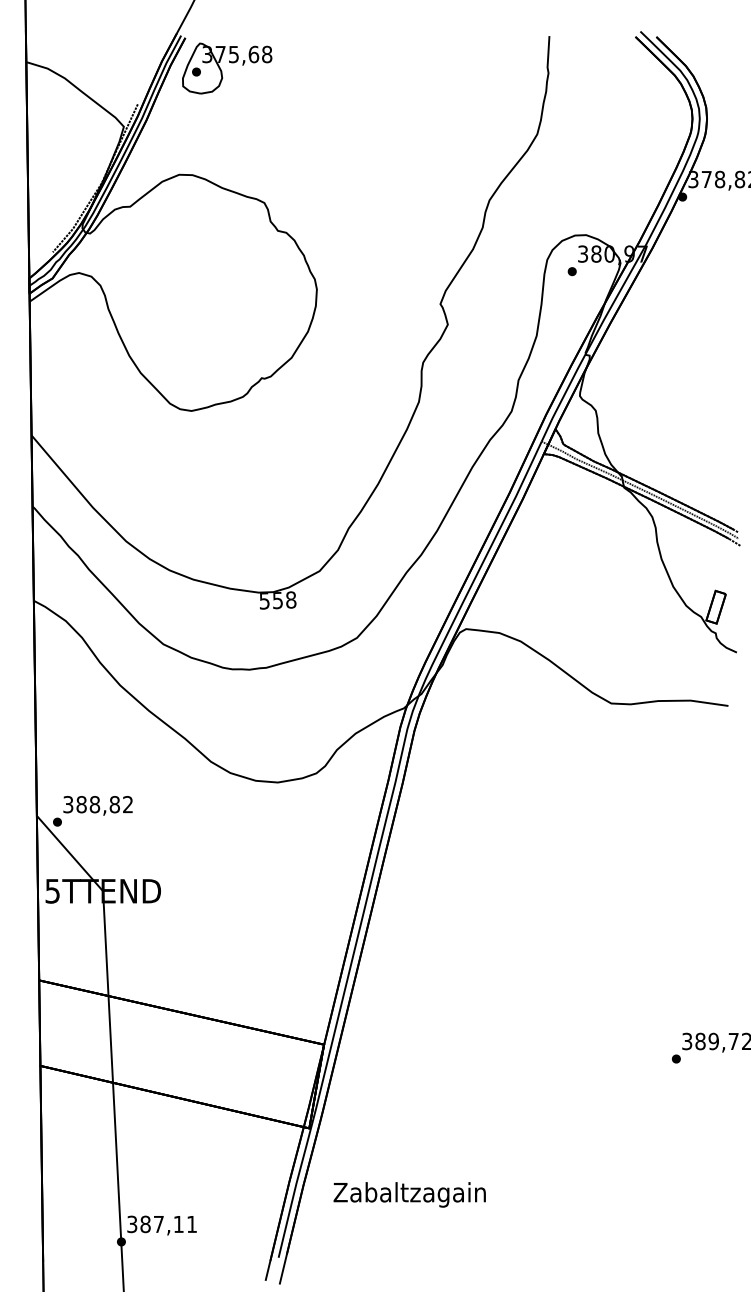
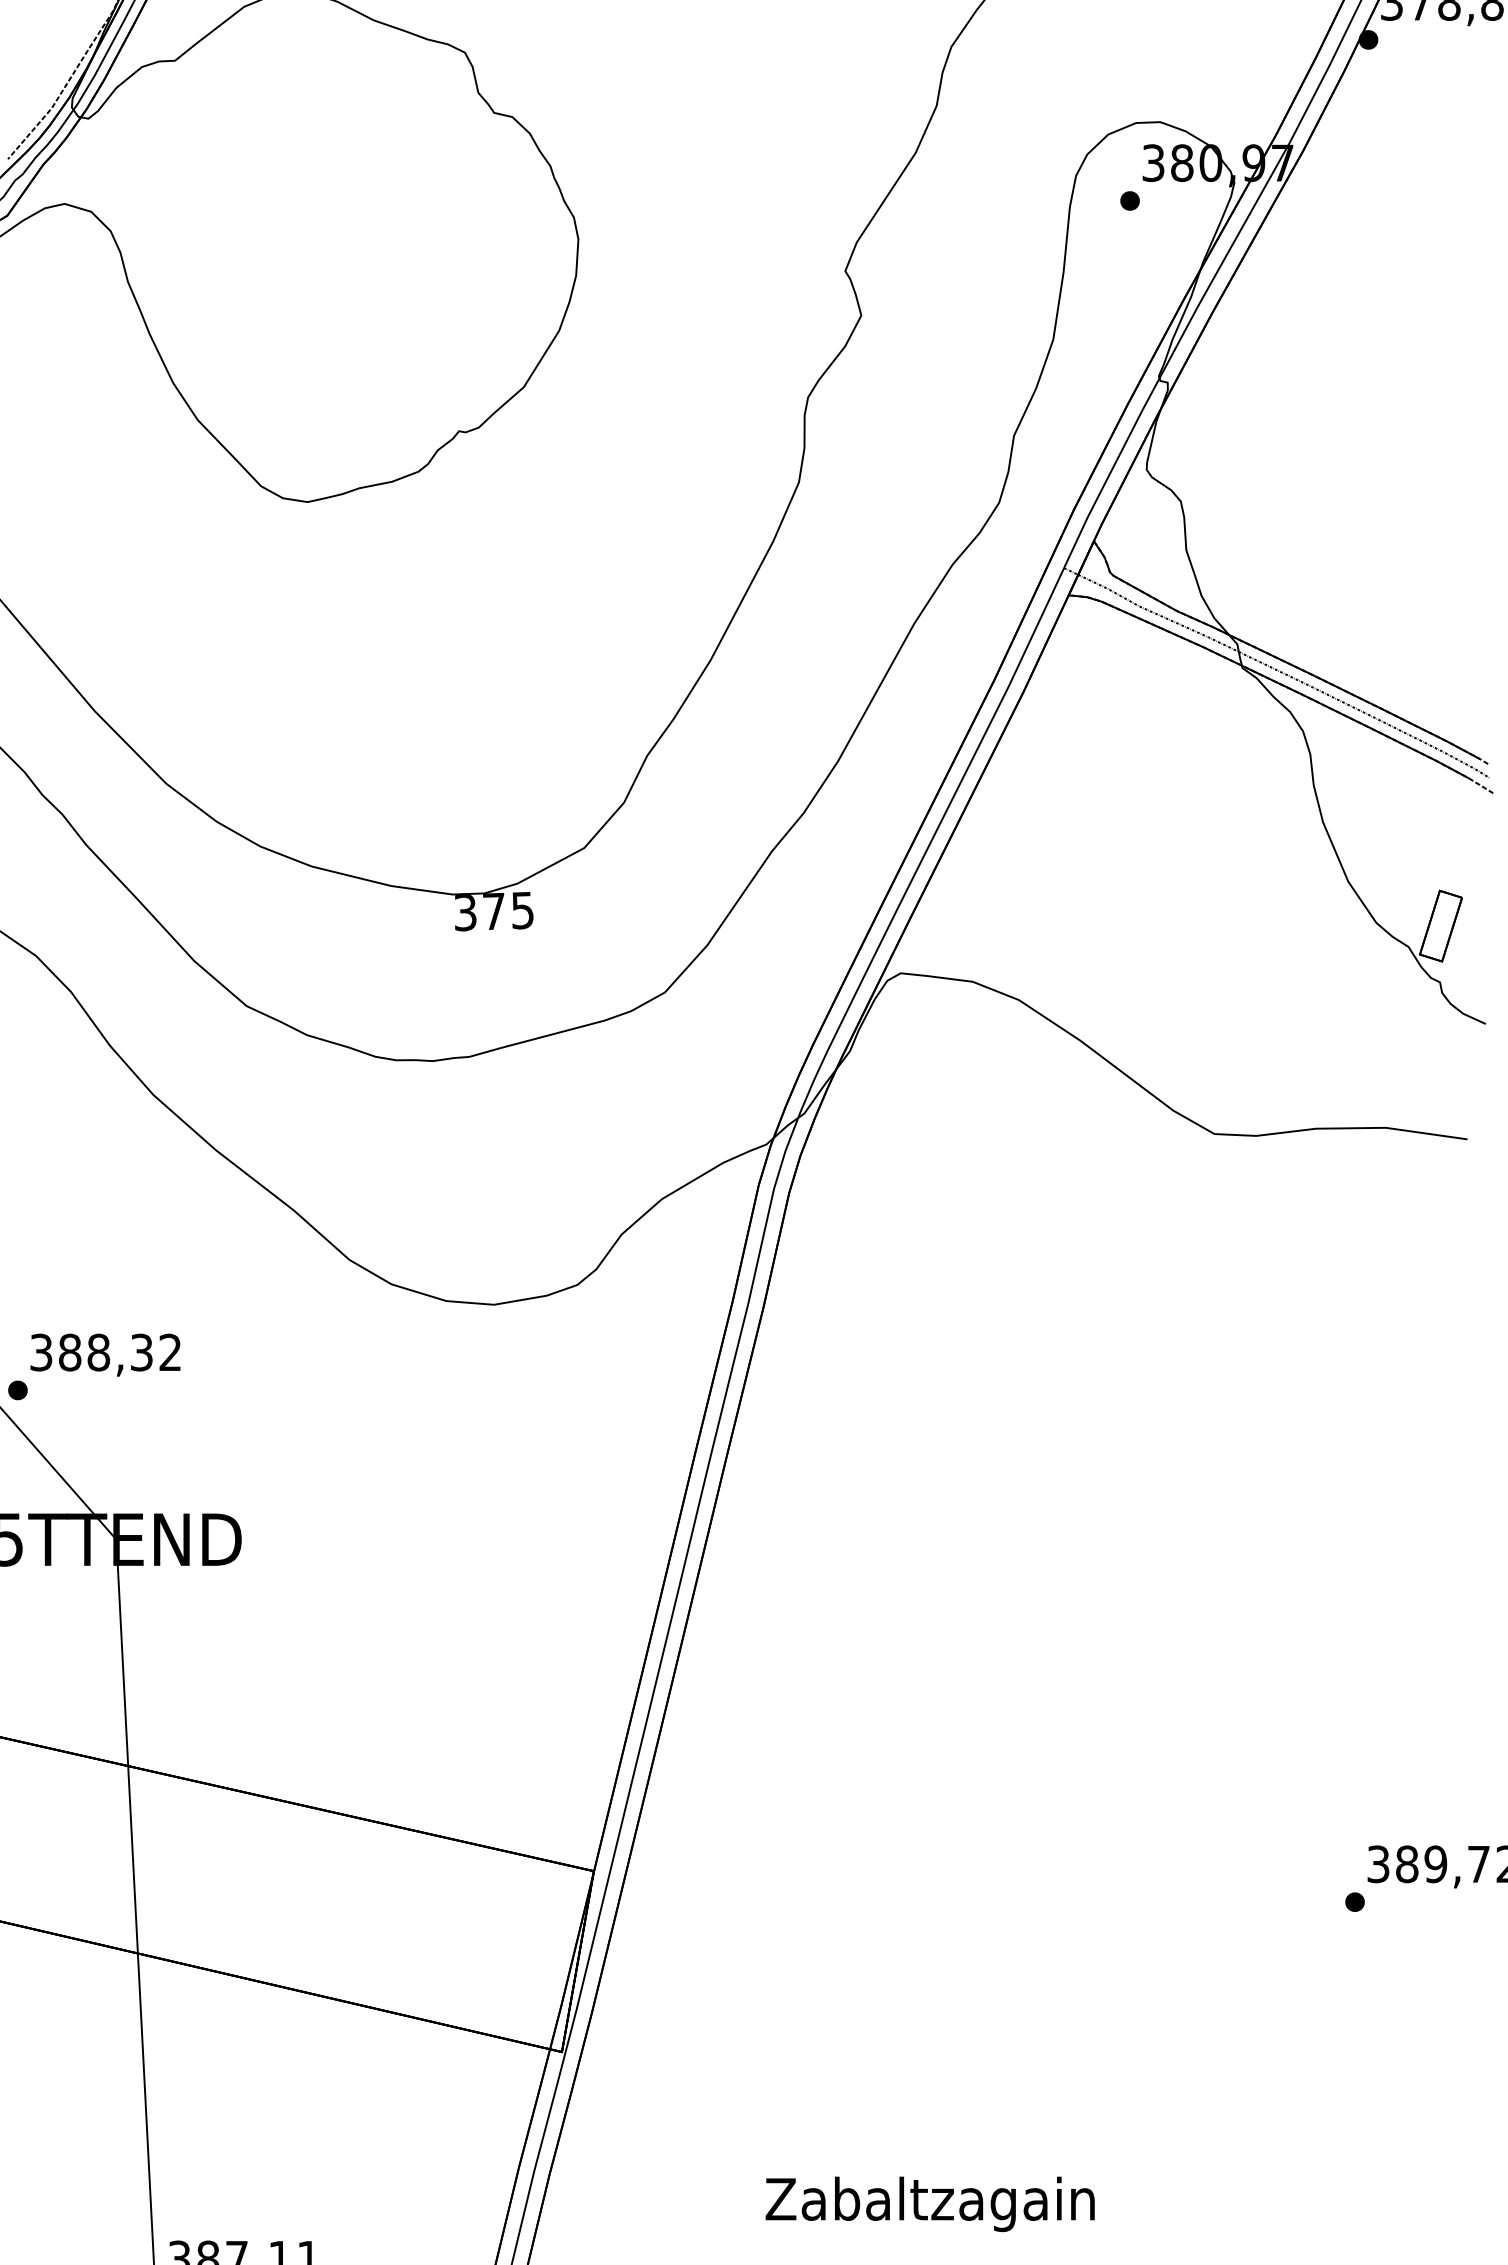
text: (277, 600) -> (493, 911), 558 -> 375
text: (114, 804) -> (141, 1352), 388,82 -> 388,32
text: (409, 1194) -> (929, 2203), moved

